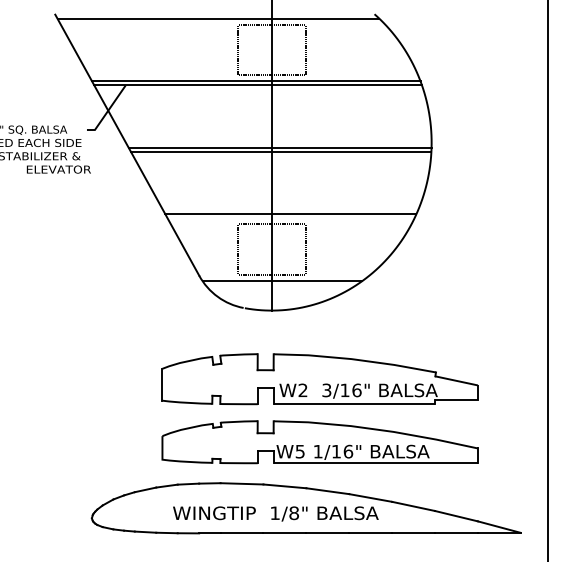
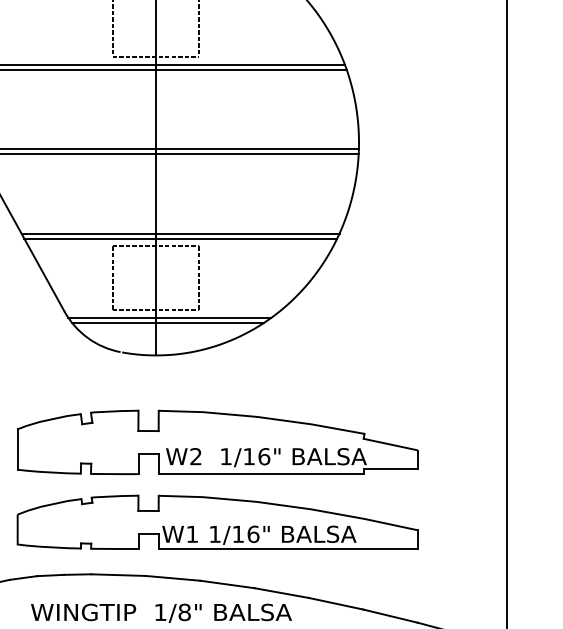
line: (290, 218) -> (180, 238), added
line: (280, 285) -> (167, 323), added
text: (326, 390) -> (225, 456), 3/16" -> 1/16"
text: (299, 451) -> (191, 534), W5 -> W1

